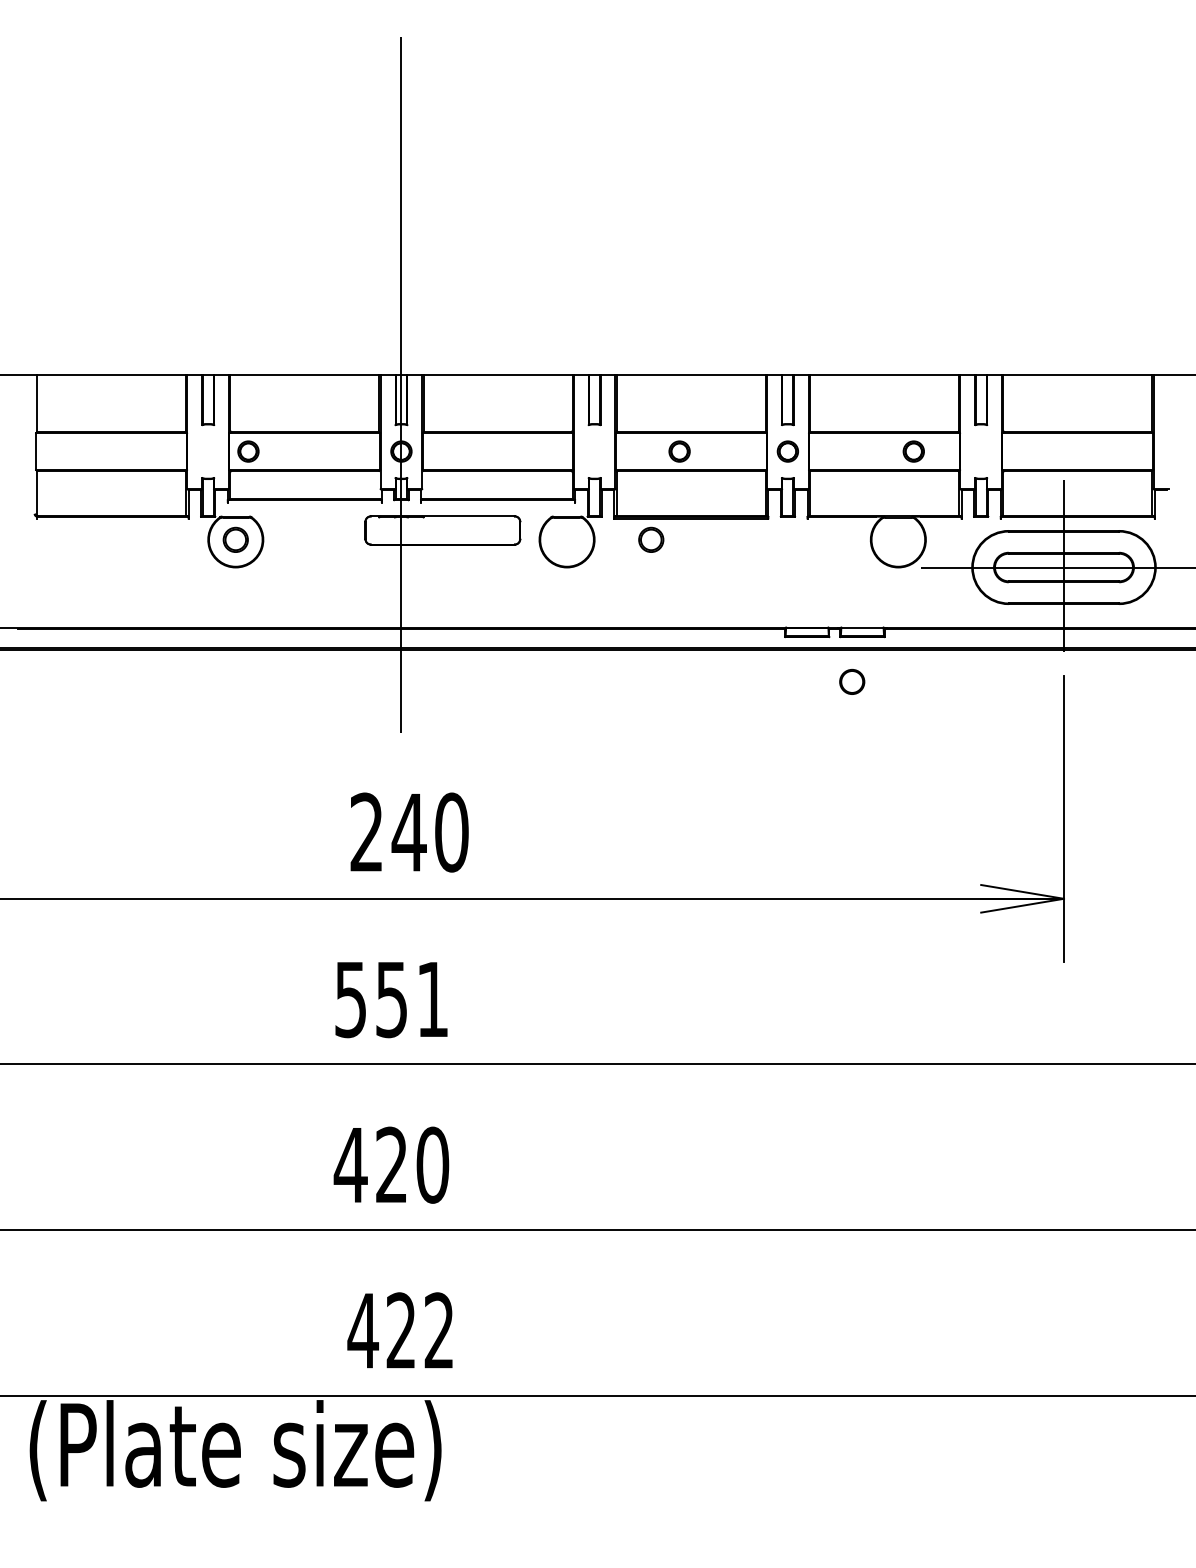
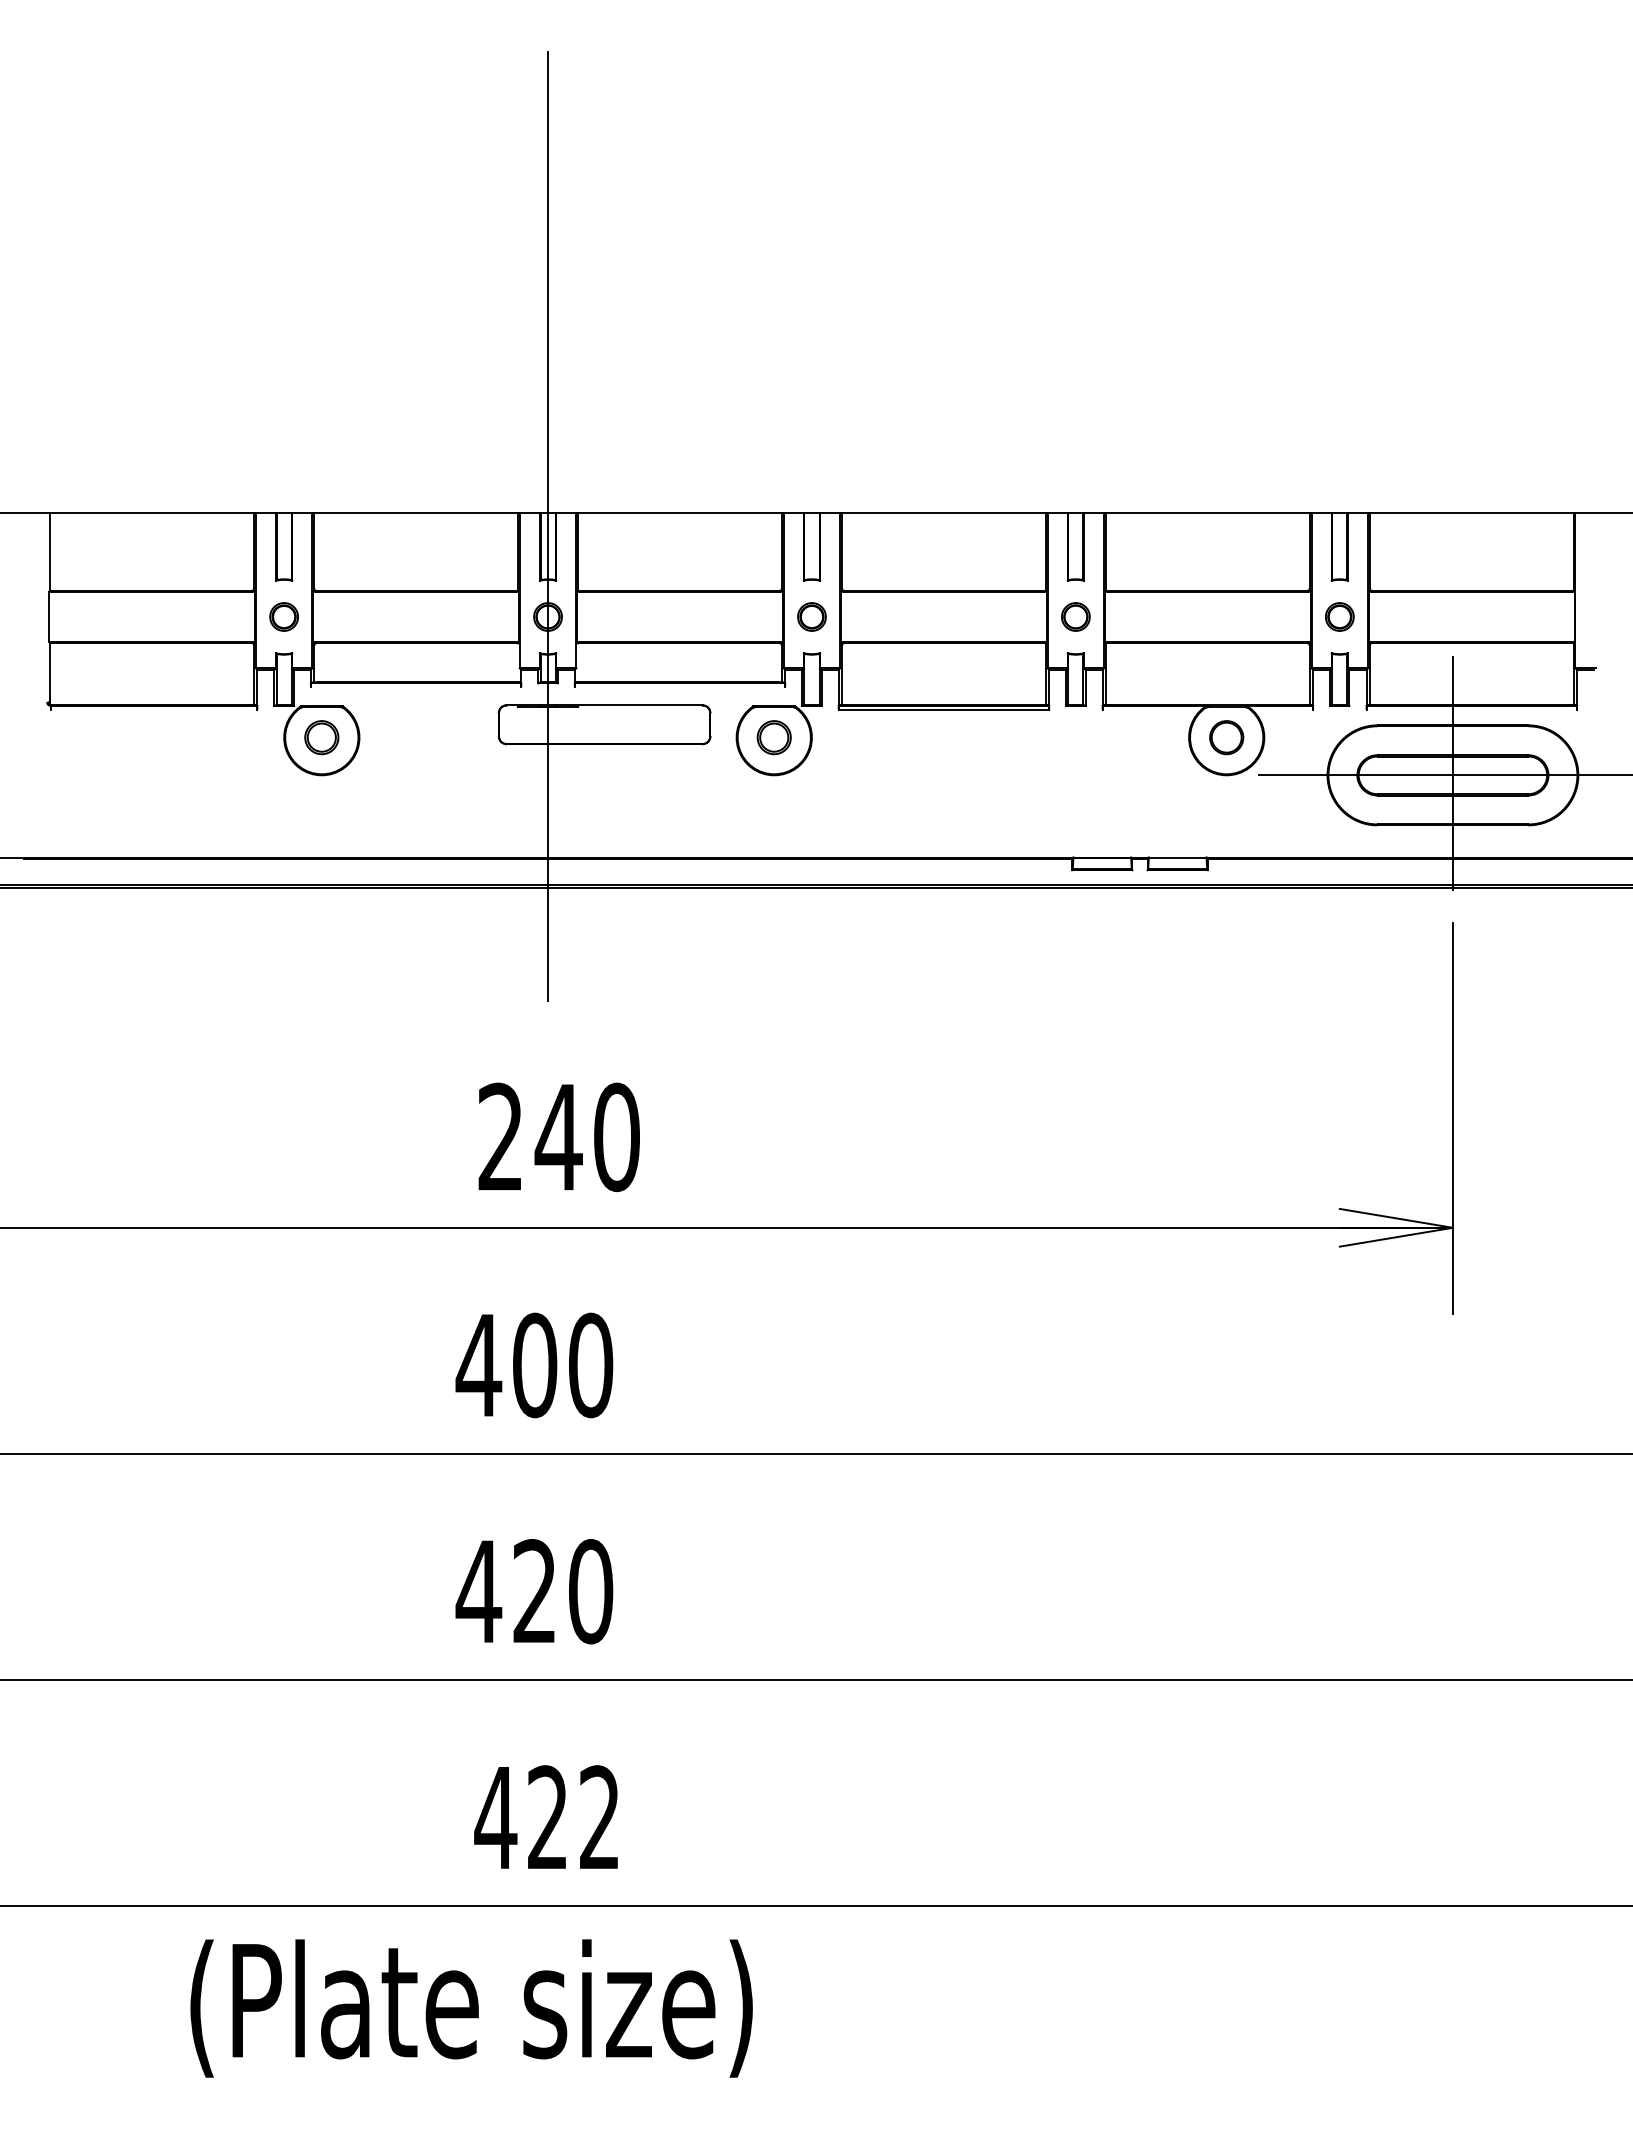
part: (248, 451) -> (283, 616), moved
part: (679, 451) -> (811, 616), moved
part: (913, 451) -> (1339, 616), moved
part: (650, 539) -> (773, 737), moved
part: (852, 681) -> (1226, 737), moved
text: (391, 999) -> (534, 1365), 551 -> 400
text: (235, 1450) -> (471, 2008), moved

